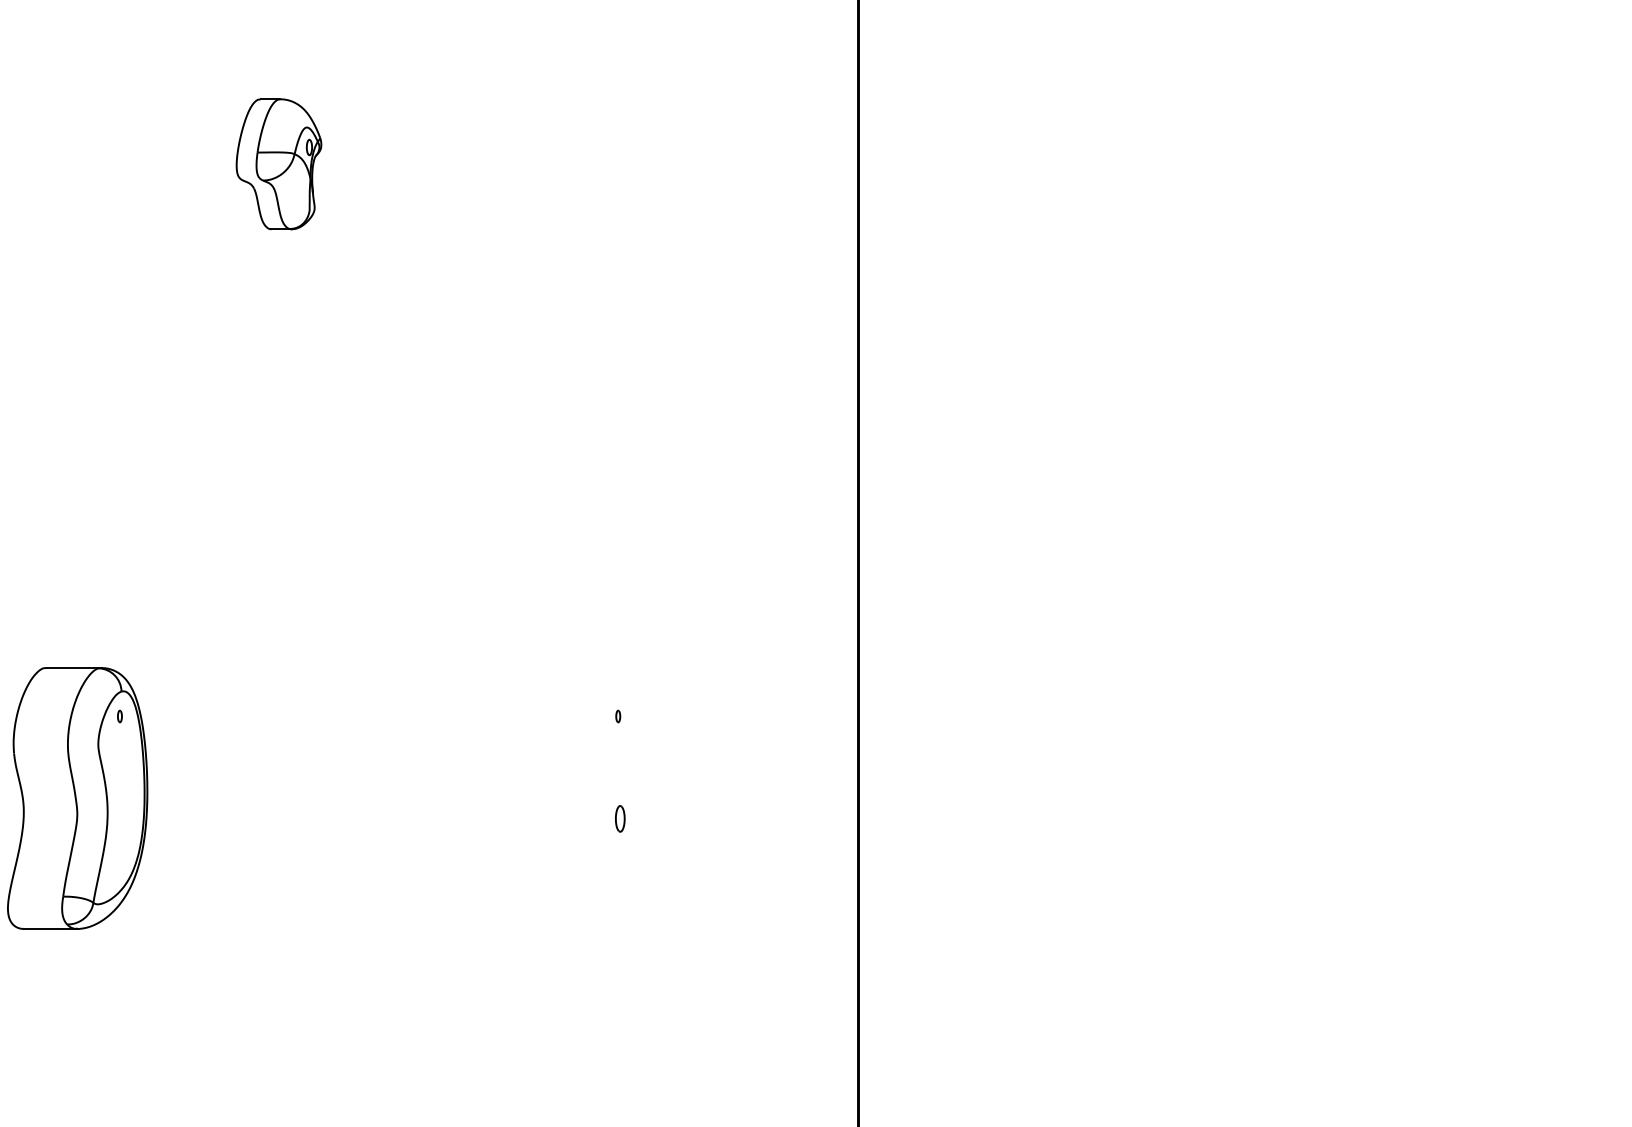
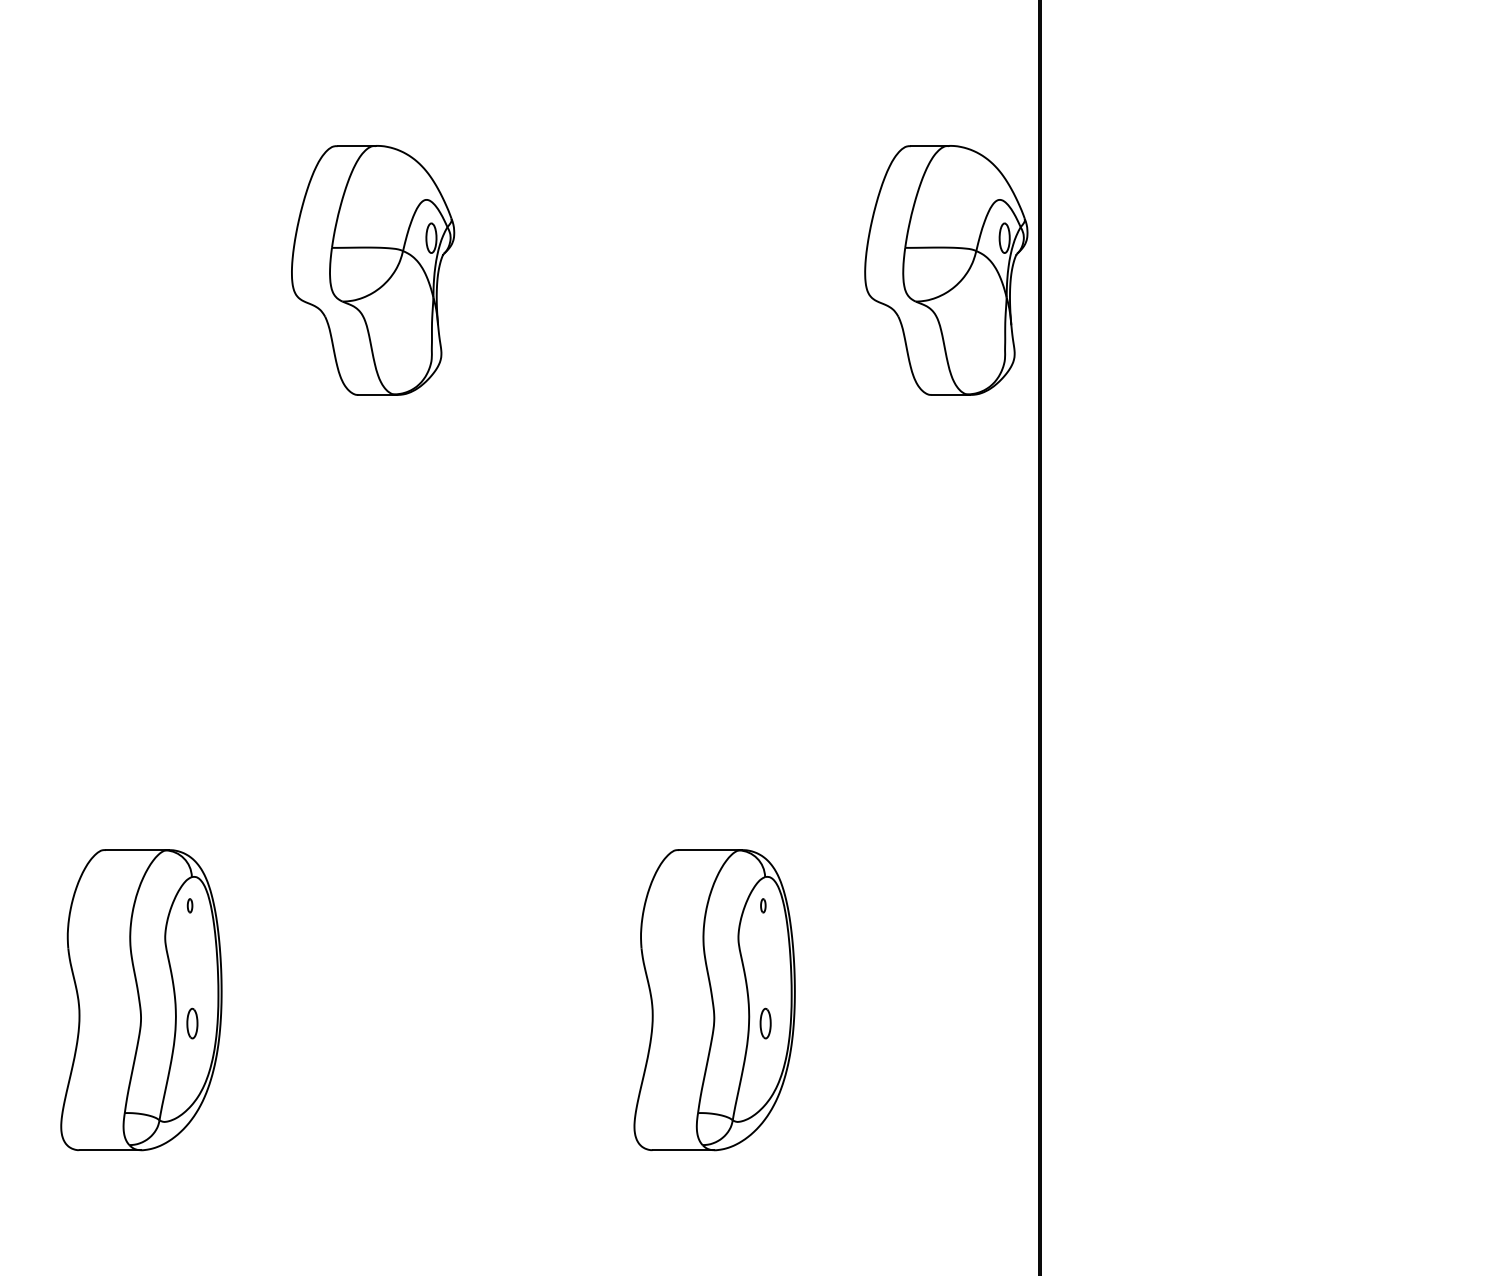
part: (278, 164) -> (372, 270), size x1.67
part: (776, 164) -> (945, 270), added
part: (575, 798) -> (714, 1000), added
part: (121, 818) -> (191, 1023), added

